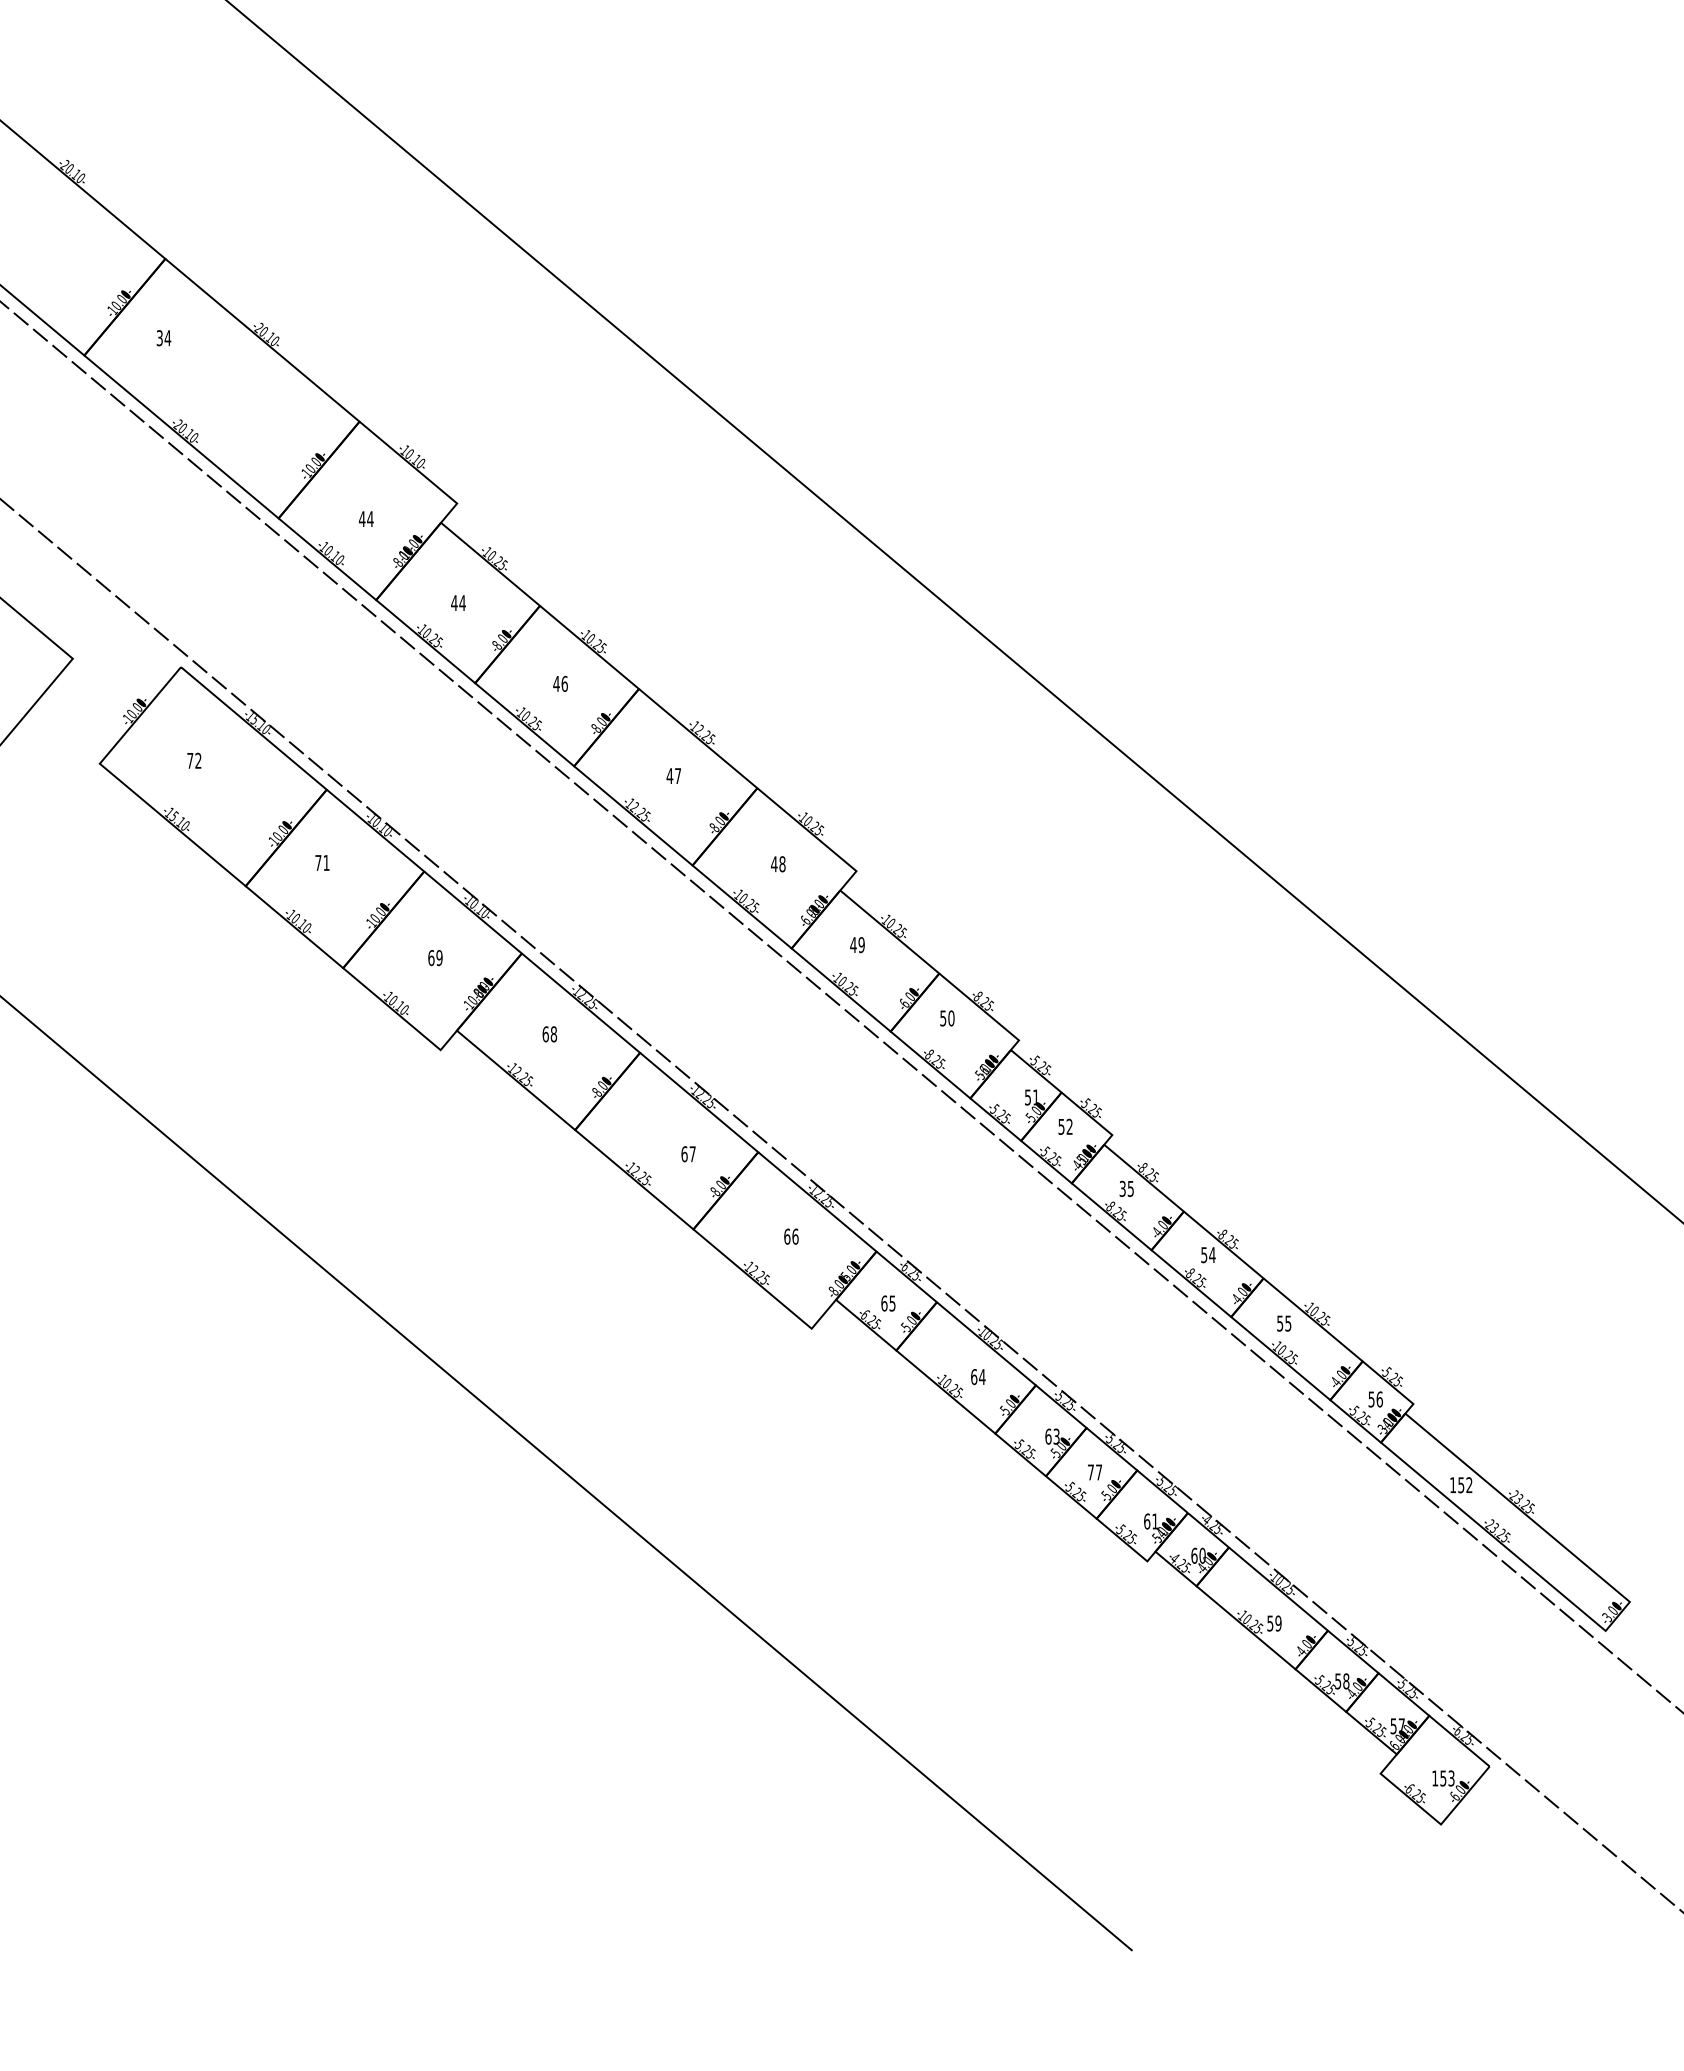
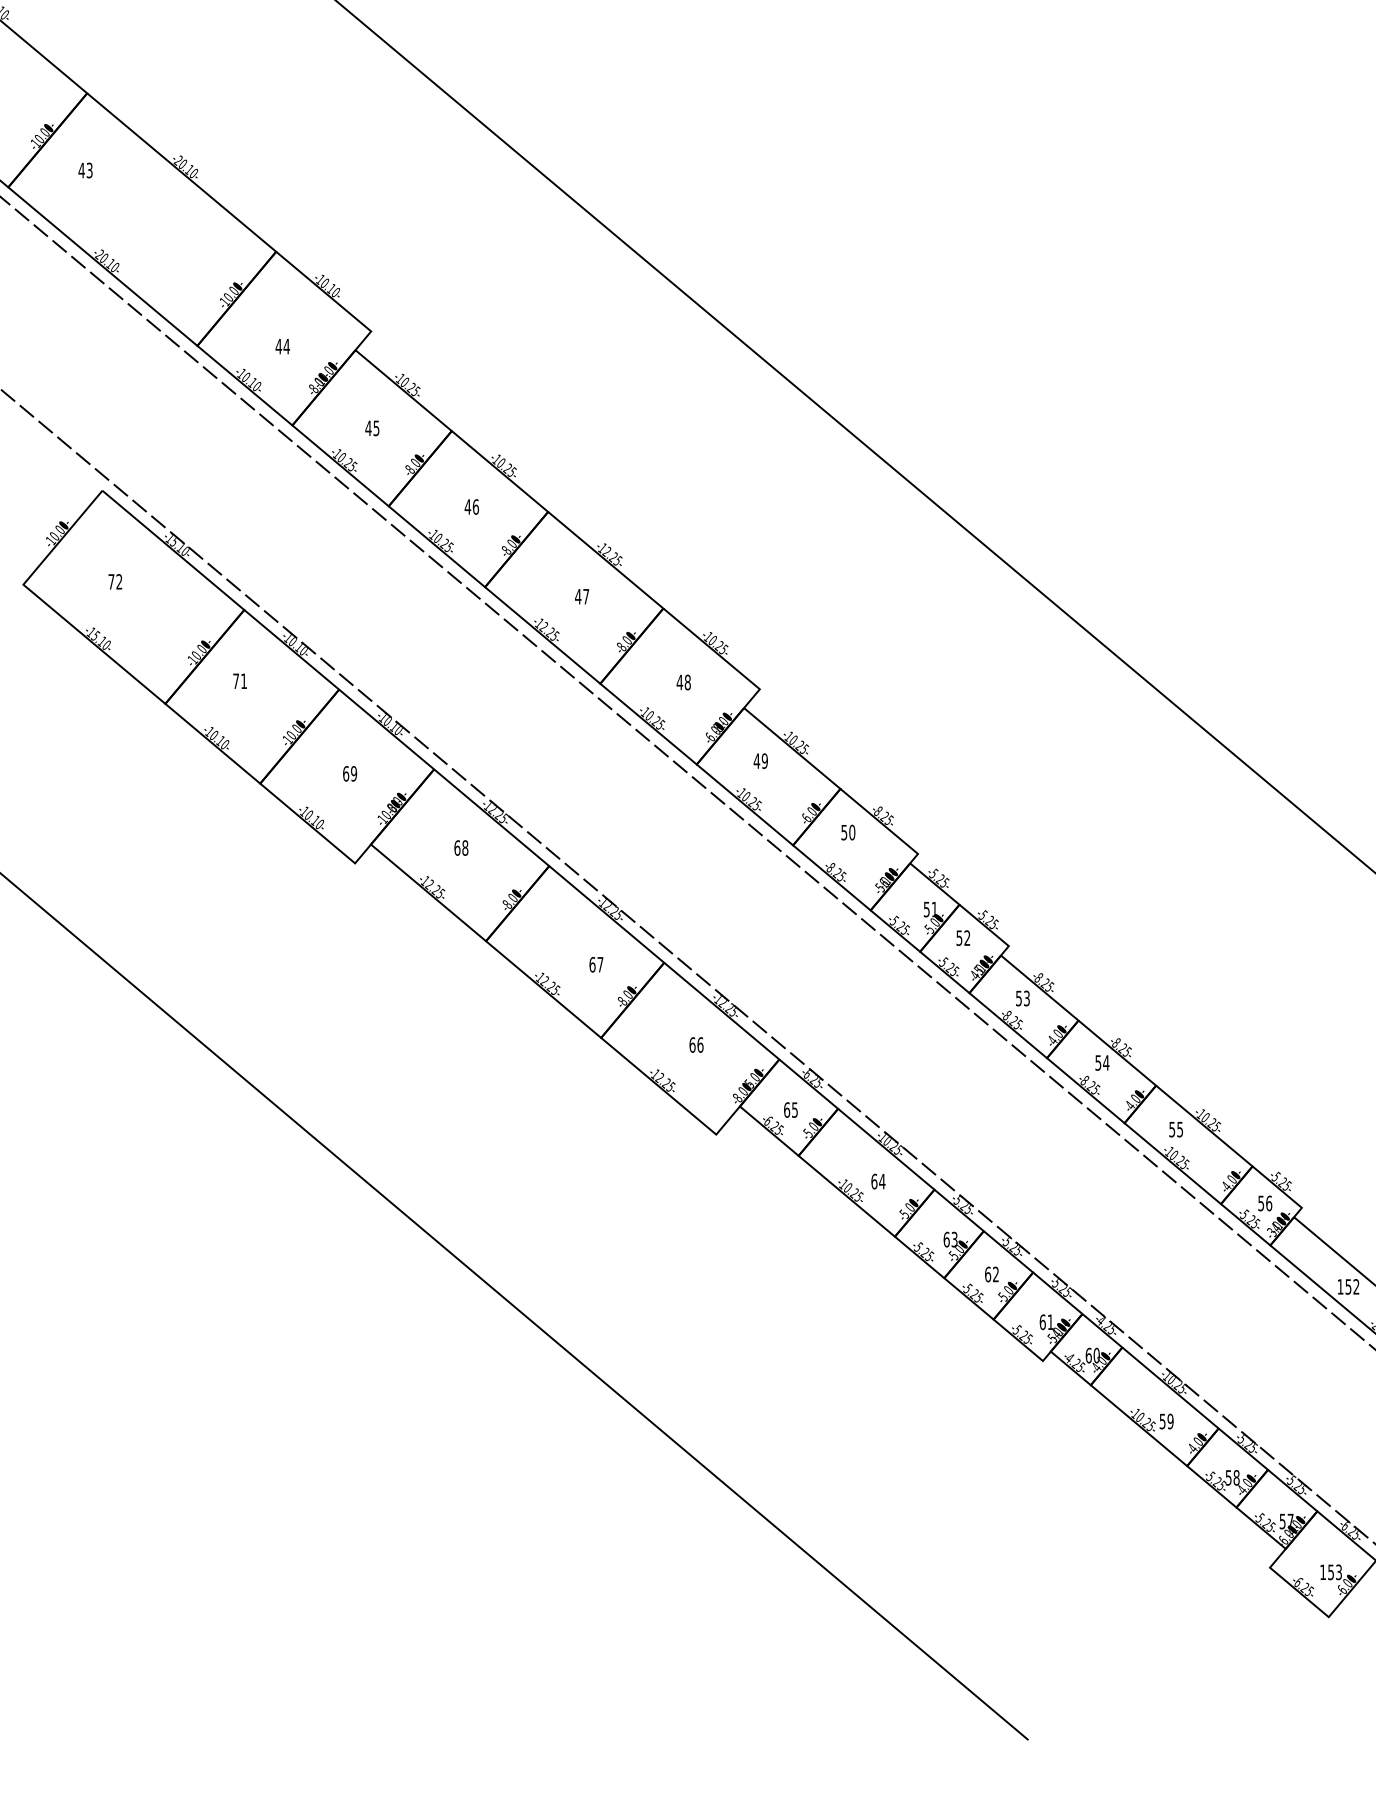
text: (163, 338) -> (85, 170), 34 -> 43
text: (462, 603) -> (376, 428), 44 -> 45
text: (1126, 1188) -> (1022, 998), 35 -> 53
text: (1094, 1472) -> (991, 1274), 77 -> 62

